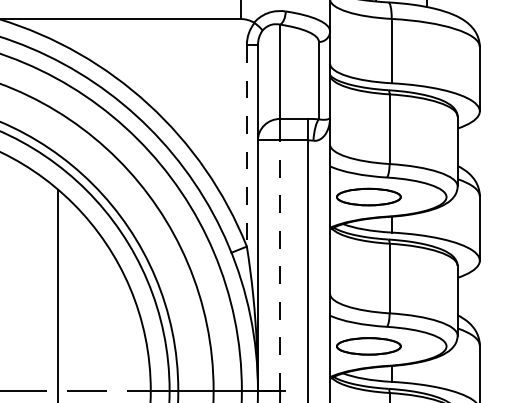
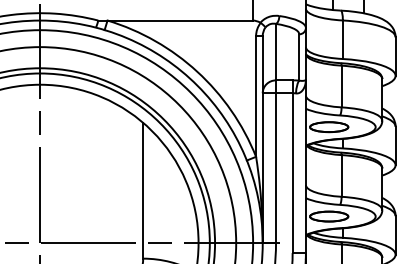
line: (247, 145) -> (256, 96), dashed -> solid
line: (280, 266) -> (276, 168), dashed -> solid

